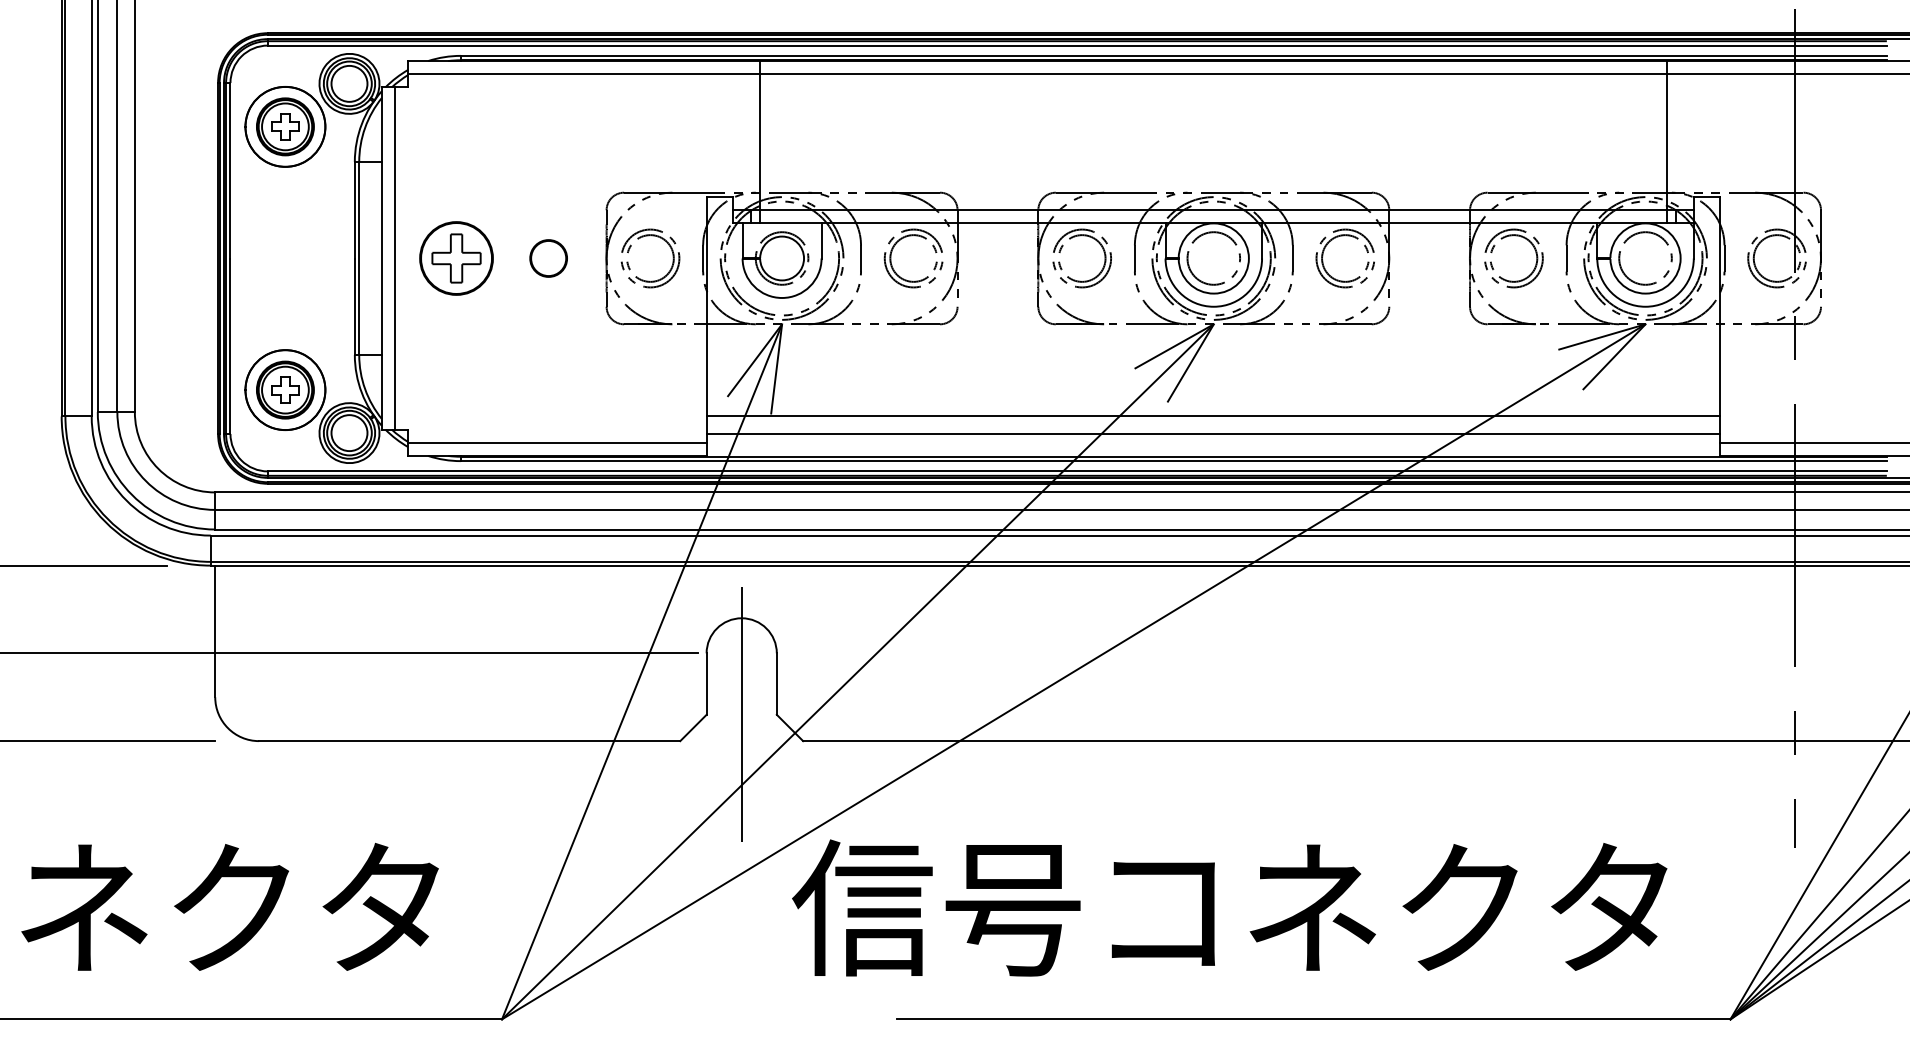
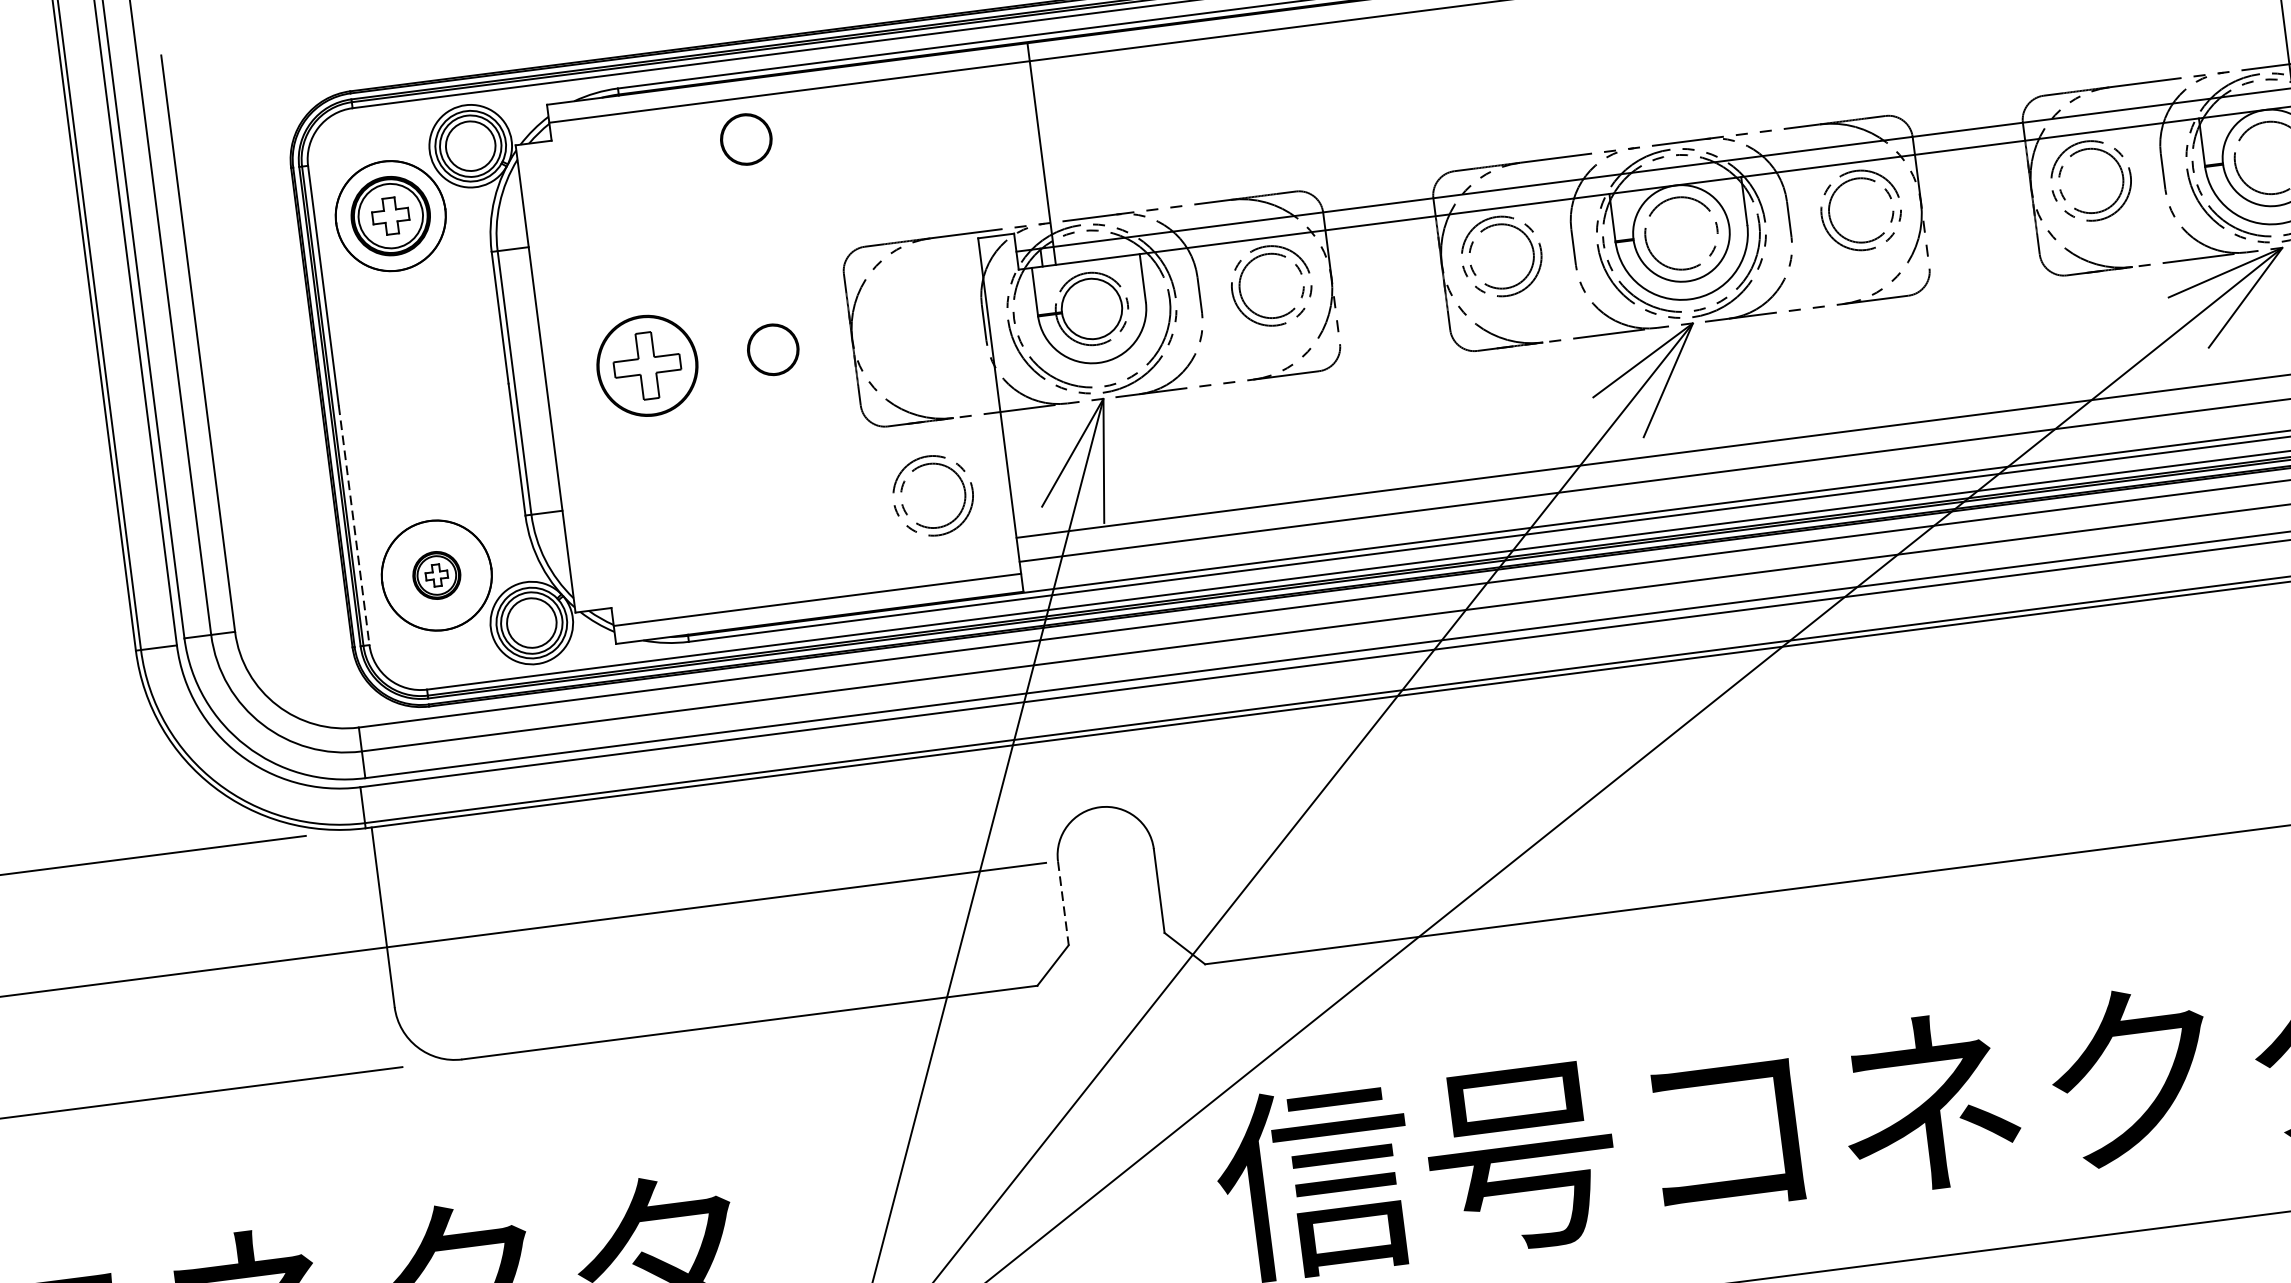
circle: (548, 104) -> (746, 139), added
line: (395, 258) -> (564, 376), removed
part: (672, 258) -> (963, 491), moved
line: (230, 346) -> (354, 525), solid -> dashed
part: (285, 389) -> (436, 574), size x0.6
line: (706, 684) -> (1063, 903), solid -> dashed
line: (741, 714) -> (1116, 938), removed

